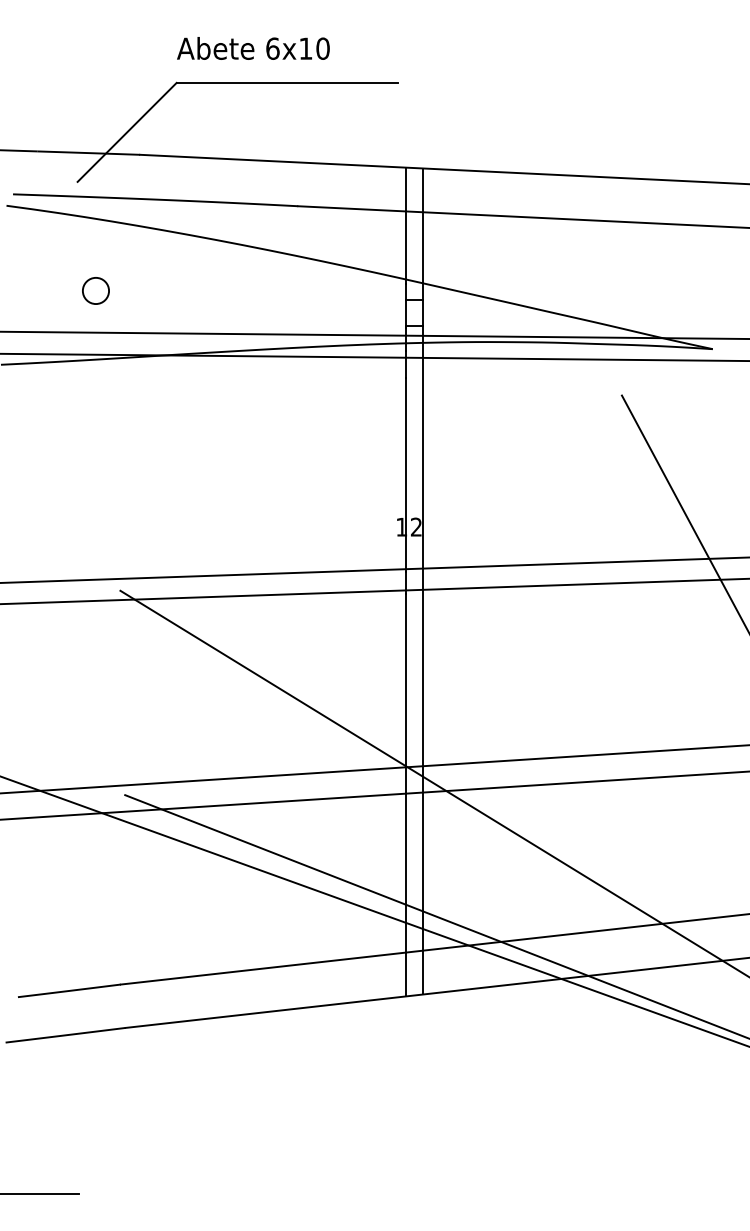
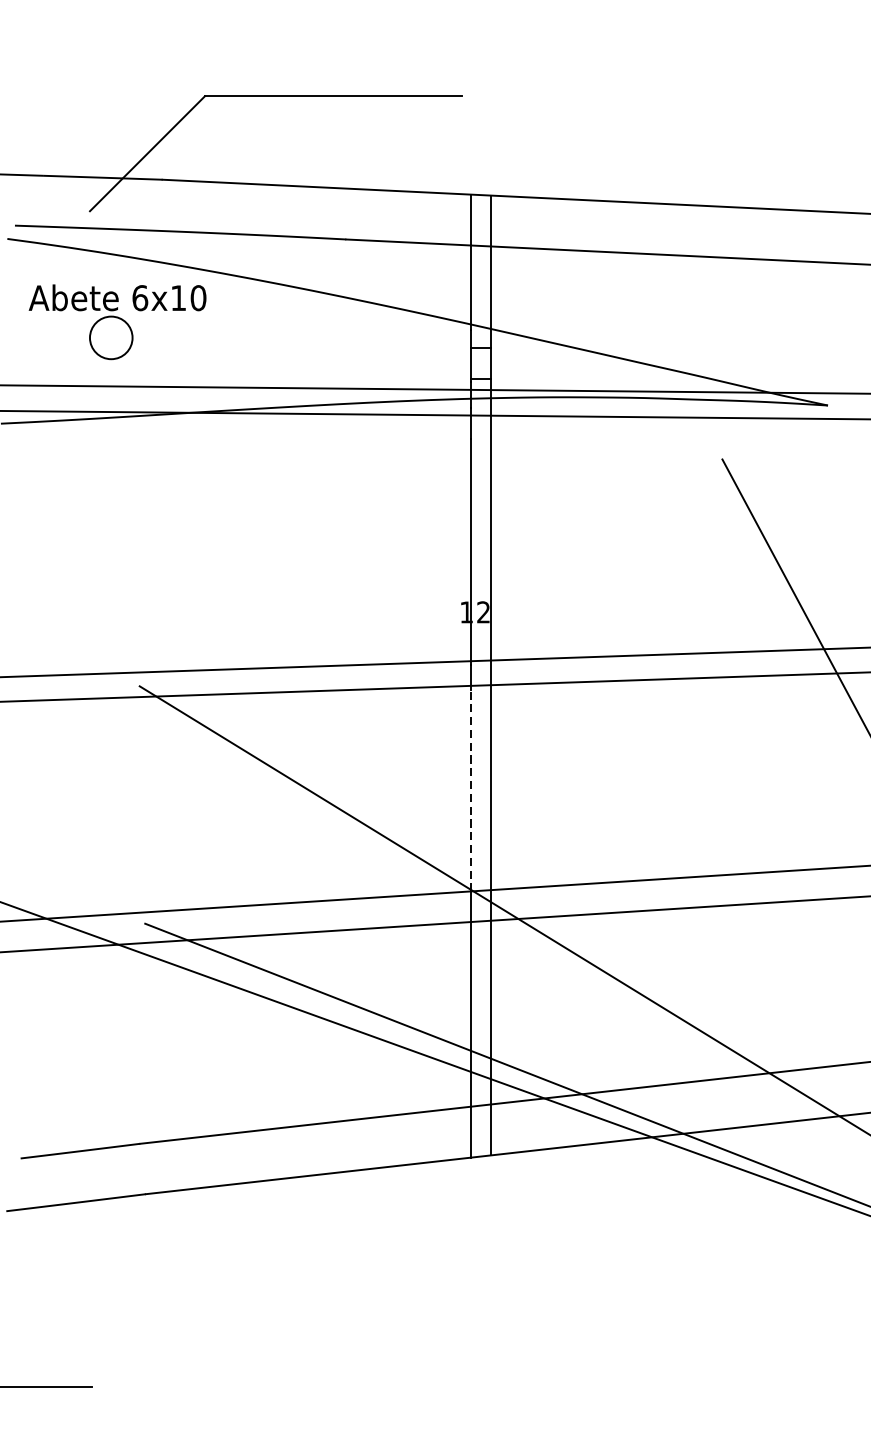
text: (253, 48) -> (117, 297), moved
circle: (95, 290) -> (110, 337), size x1.4
line: (405, 680) -> (470, 790), solid -> dashed

